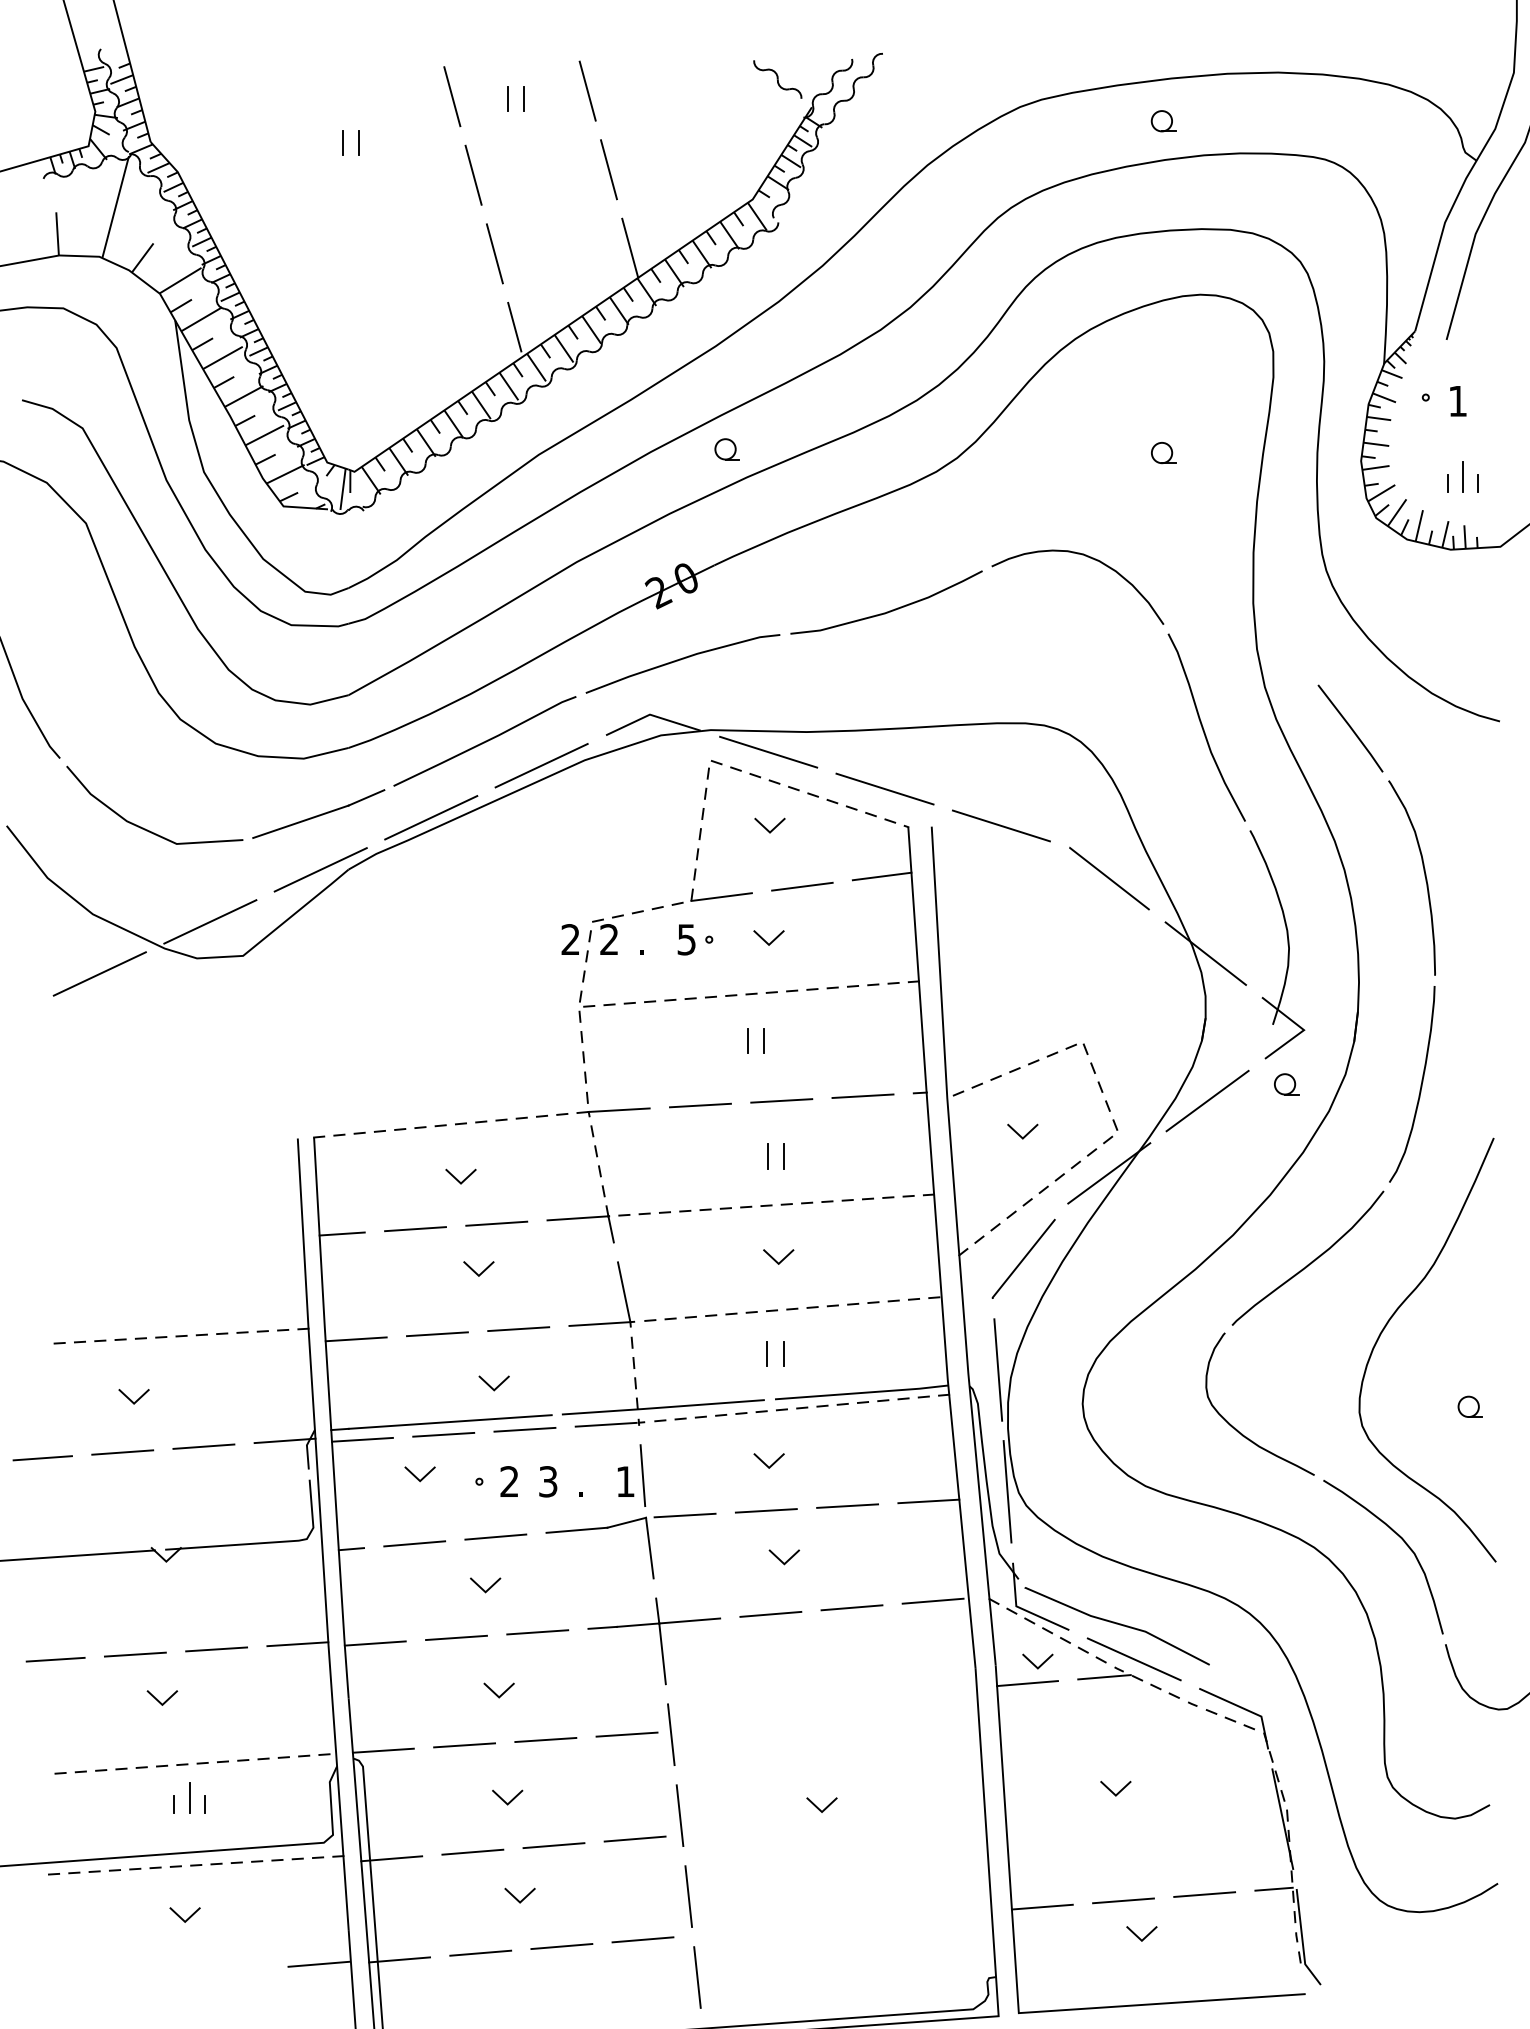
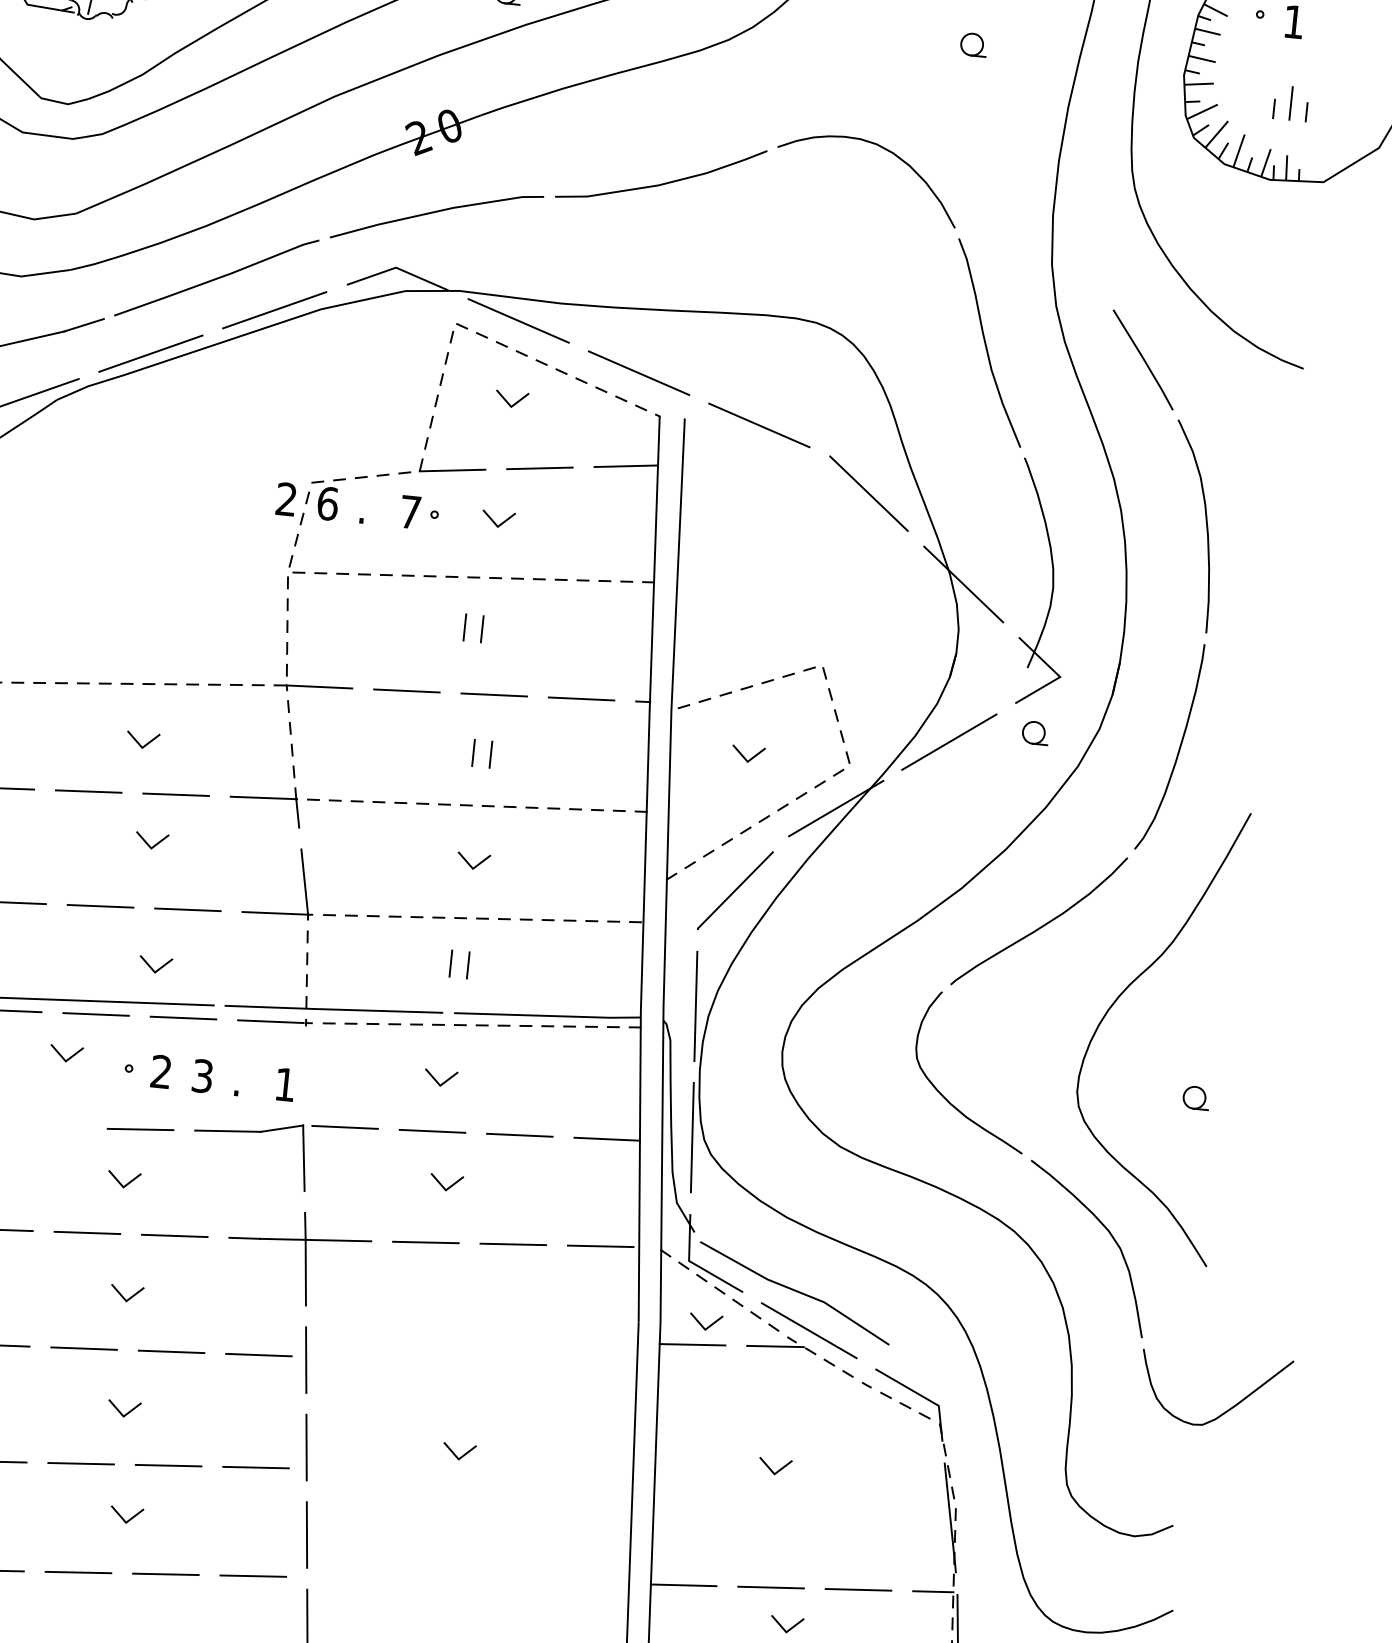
text: (609, 939) -> (327, 503), 2 -> 6
text: (686, 939) -> (410, 511), 5 -> 7
line: (642, 1475) -> (304, 1079), removed
line: (414, 1543) -> (52, 1127), removed

